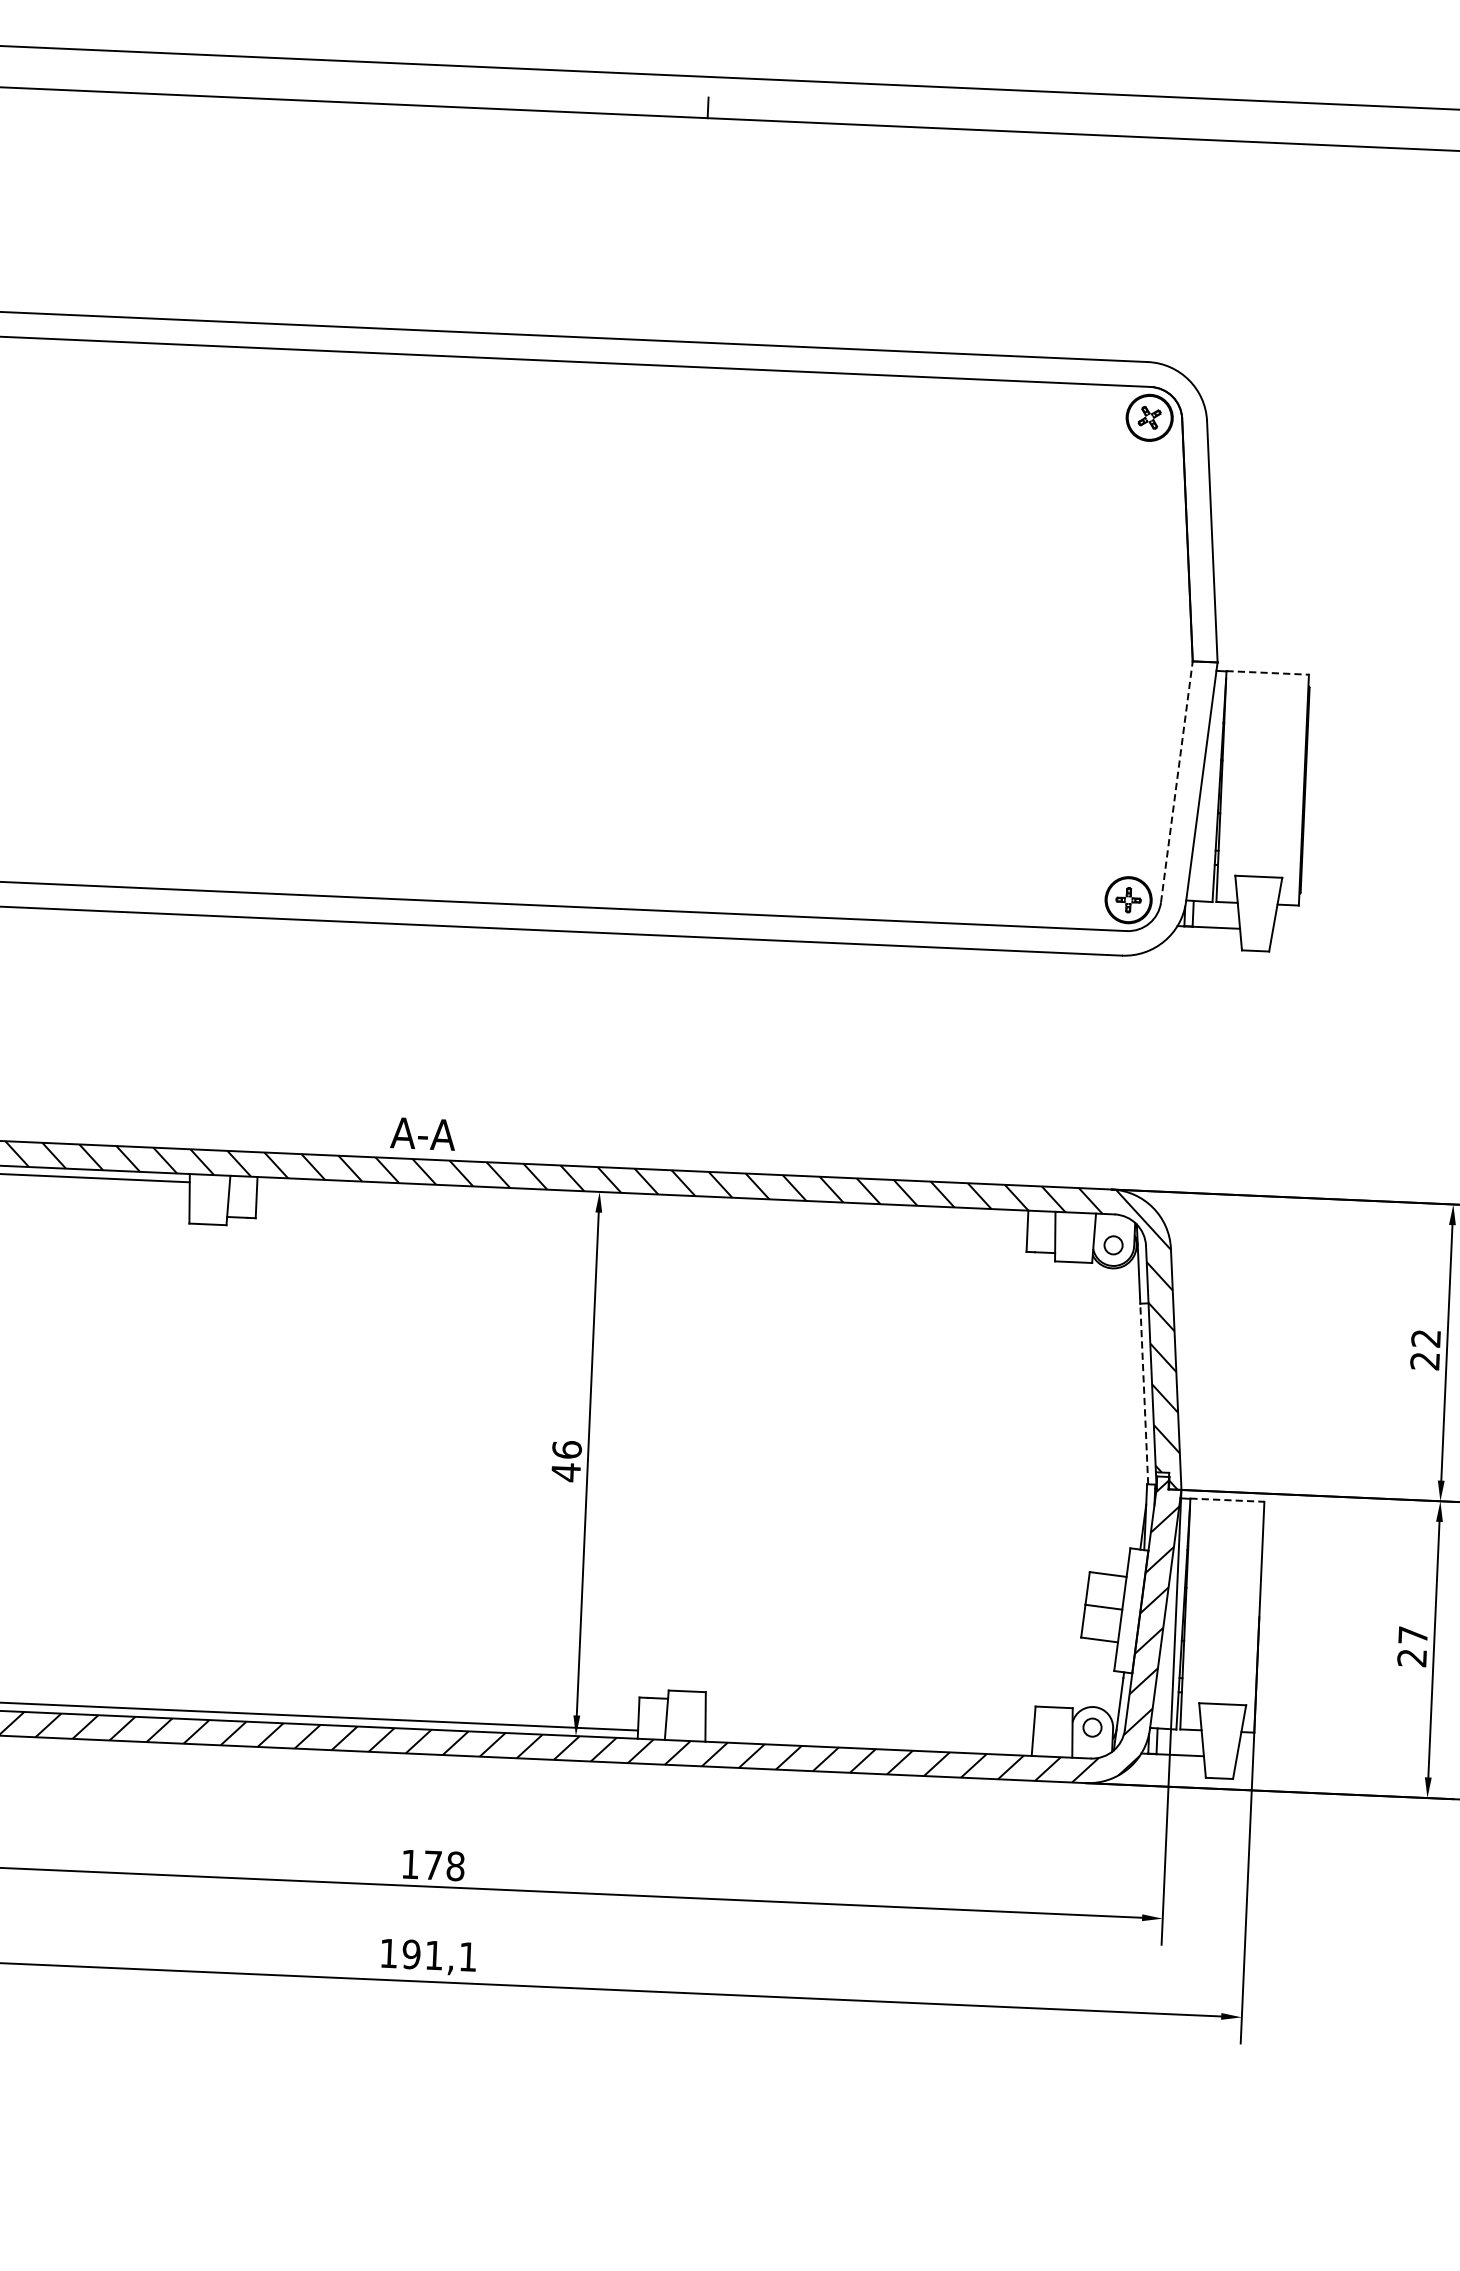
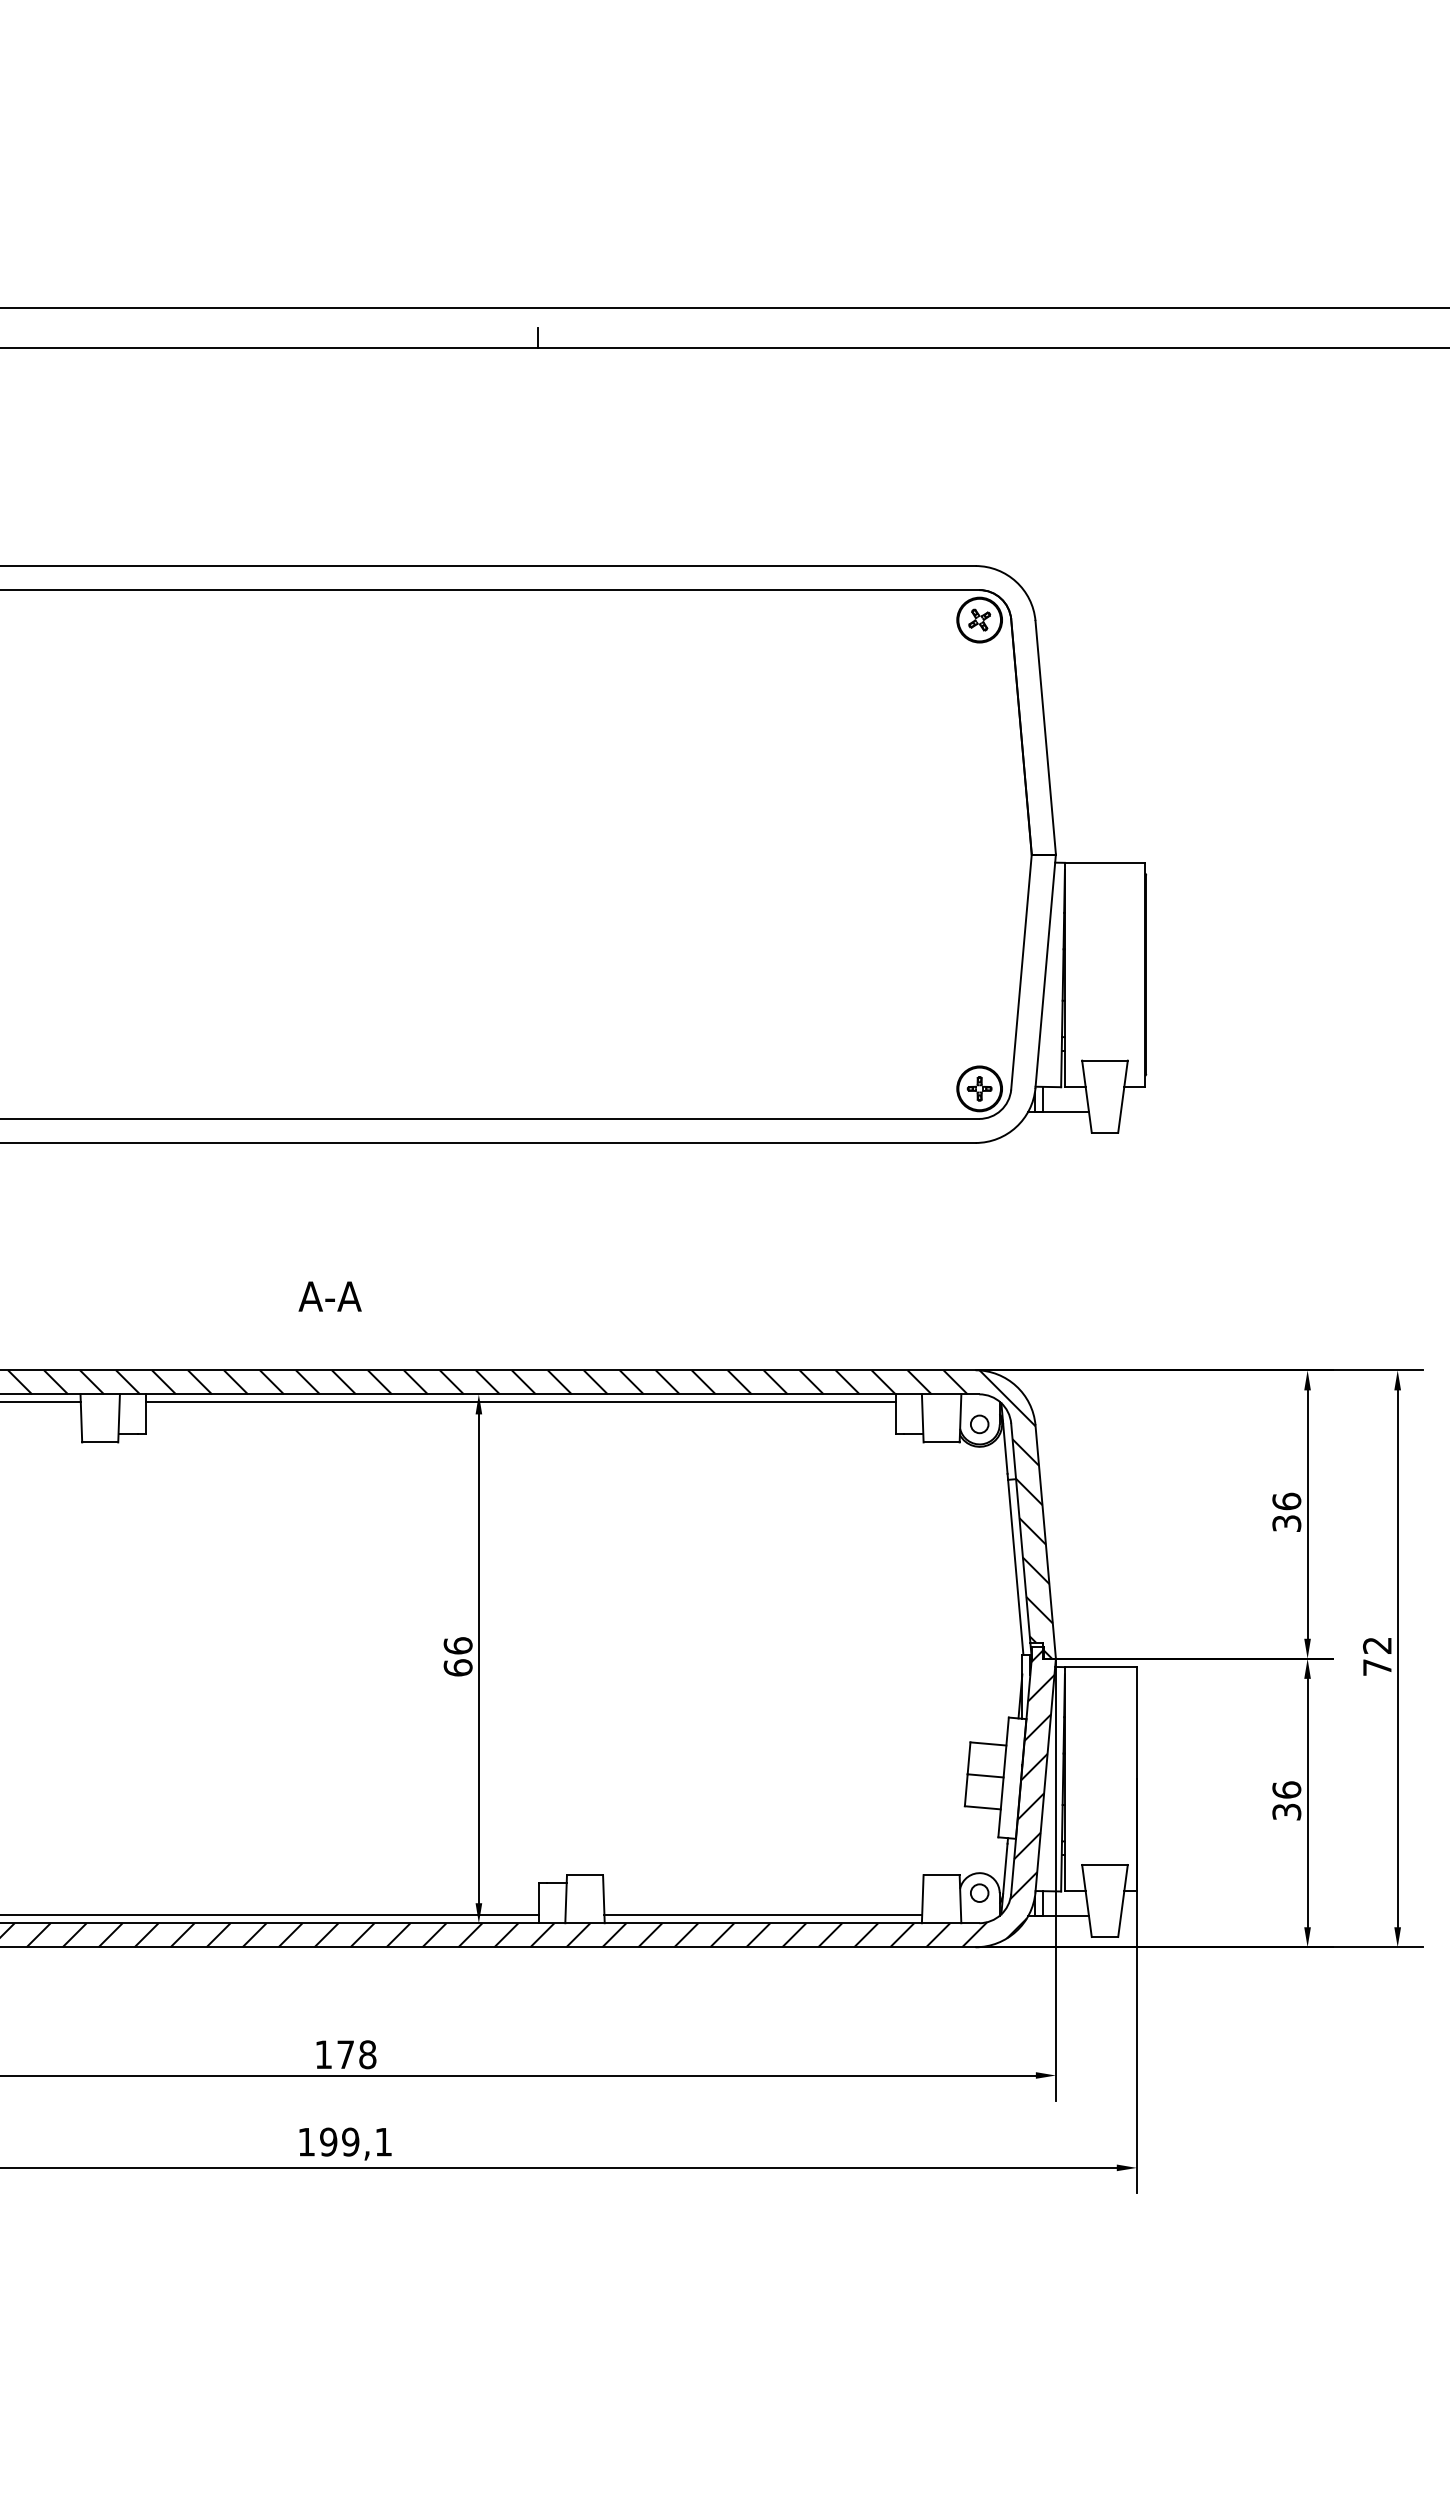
line: (1268, 672) -> (1105, 862), dashed -> solid
line: (1176, 781) -> (1021, 971), dashed -> solid
text: (422, 1133) -> (329, 1296), moved
line: (642, 1202) -> (520, 1402), added
text: (1425, 1348) -> (1286, 1511), 22 -> 36
line: (1143, 1394) -> (1015, 1567), dashed -> solid
text: (565, 1472) -> (457, 1667), 46 -> 66
line: (1226, 1499) -> (1100, 1666), dashed -> solid
text: (1412, 1646) -> (1286, 1800), 27 -> 36
line: (869, 1740) -> (763, 1915), added
text: (434, 1954) -> (350, 2141), 191,1 -> 199,1

